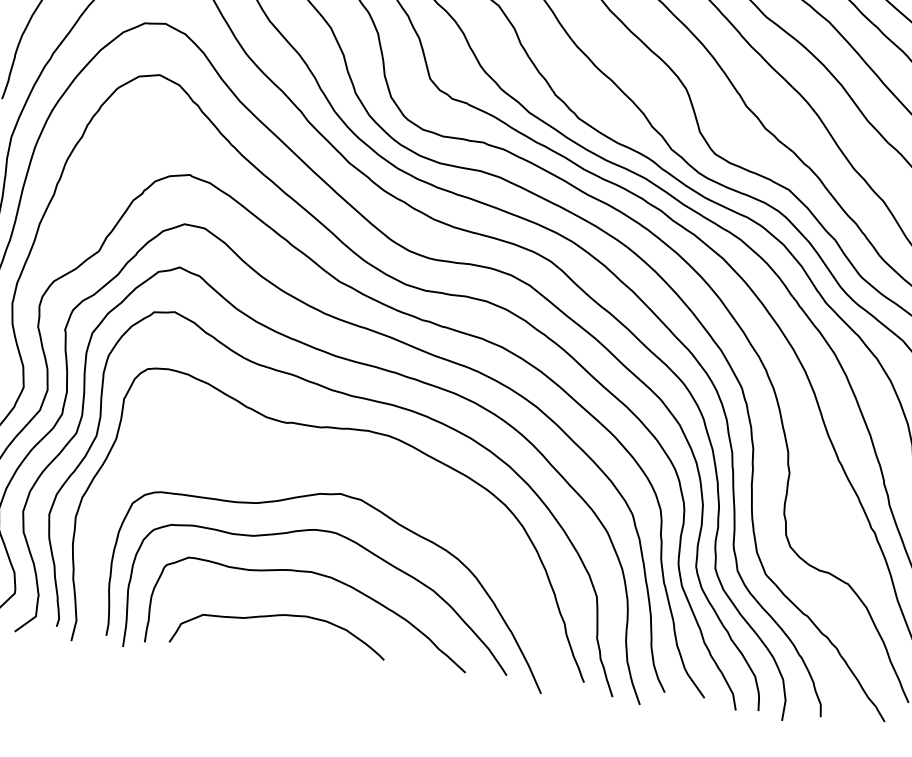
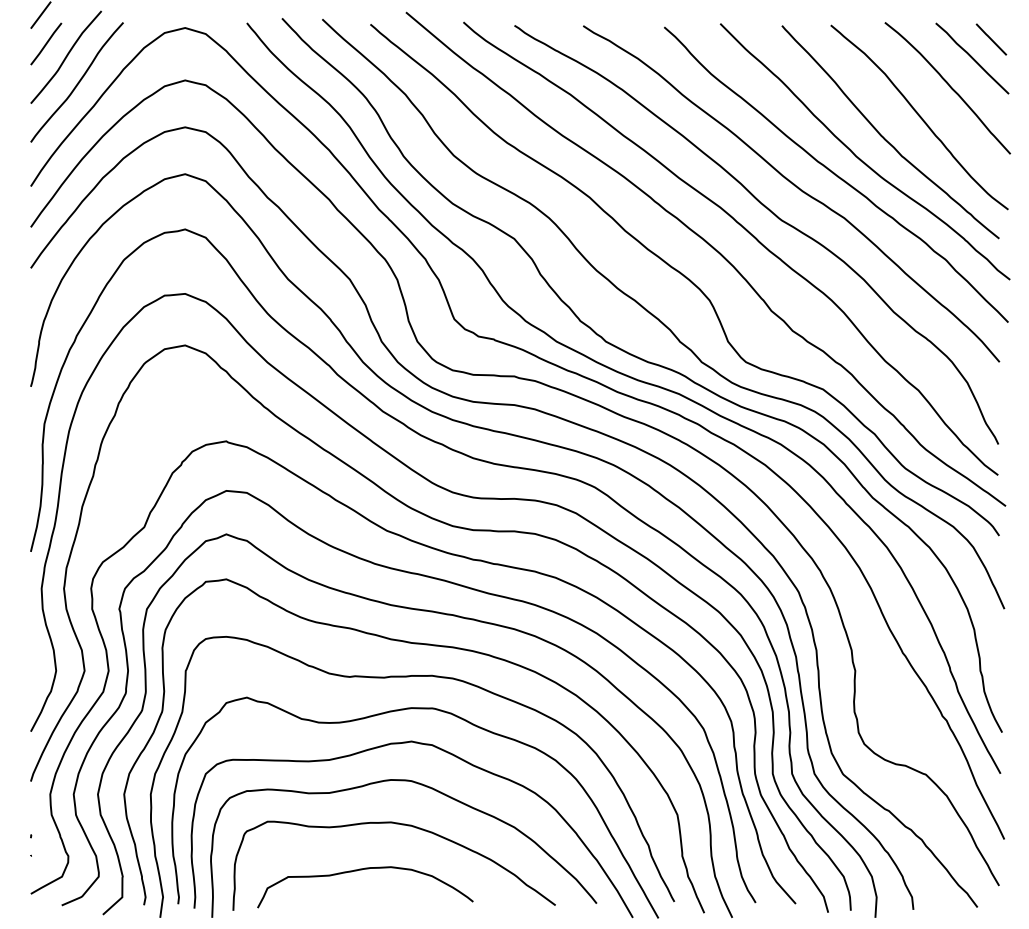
curve: (330, 462) -> (397, 711), added

